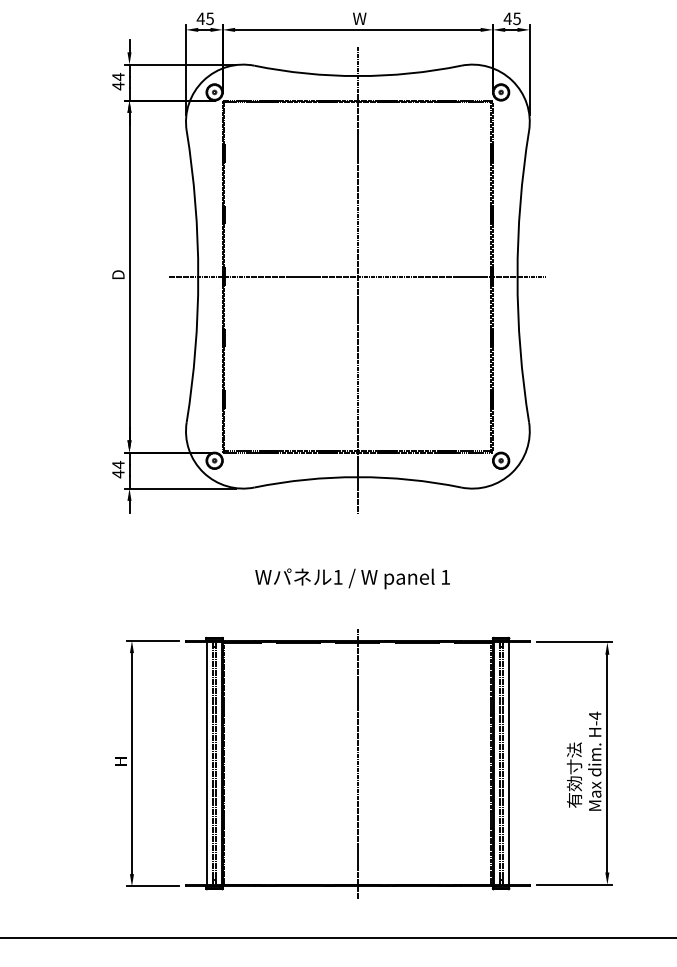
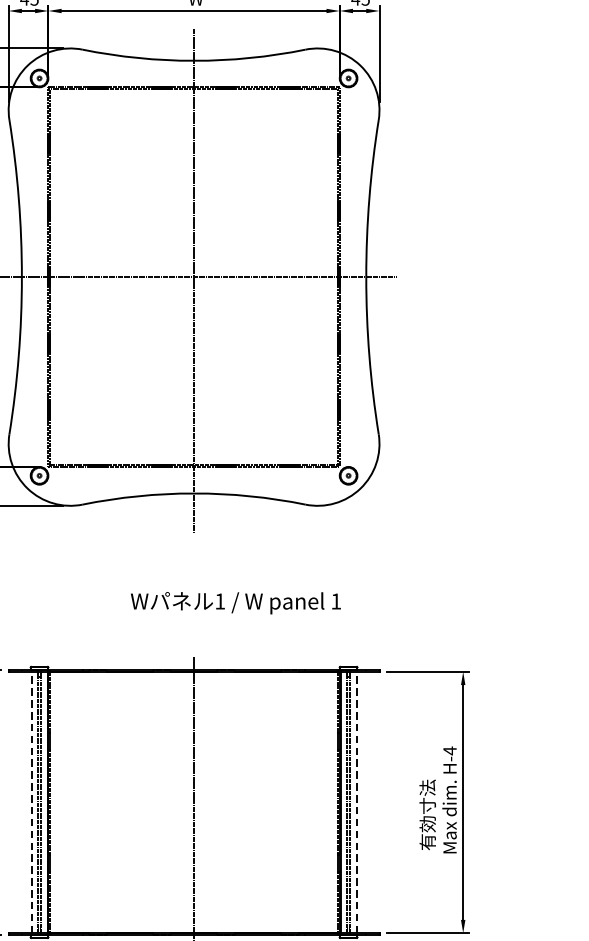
text: (352, 578) -> (235, 602), moved
line: (207, 763) -> (31, 802), solid -> dashed
line: (508, 763) -> (356, 802), solid -> dashed

